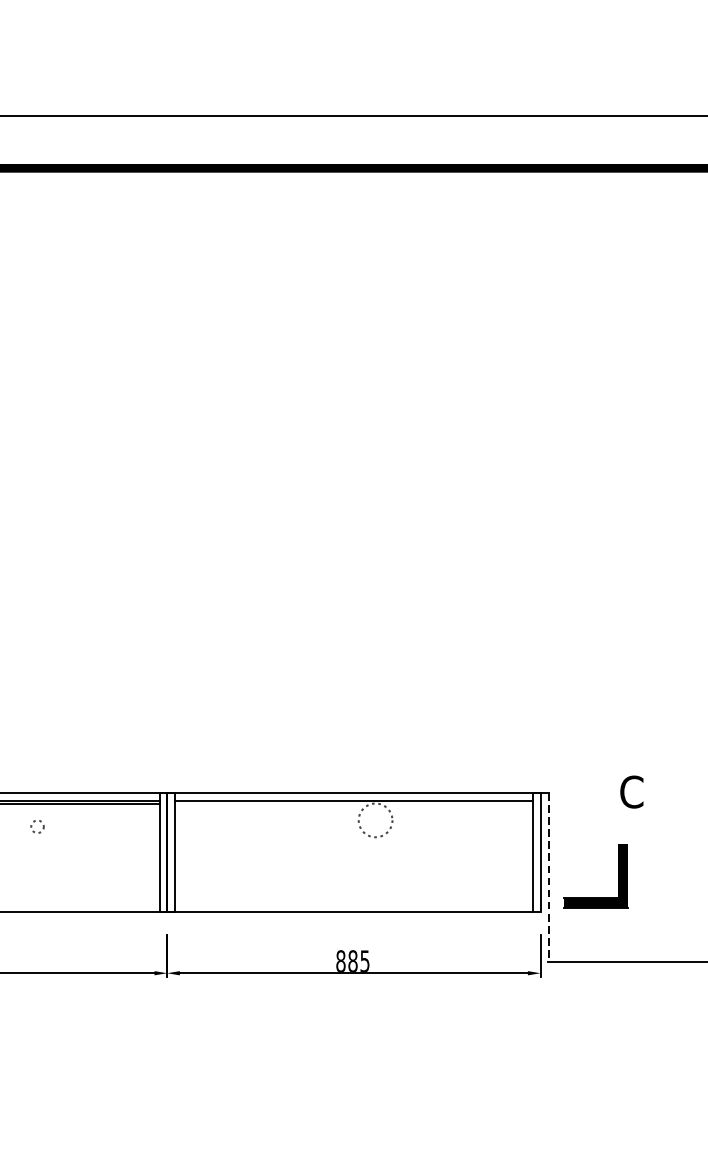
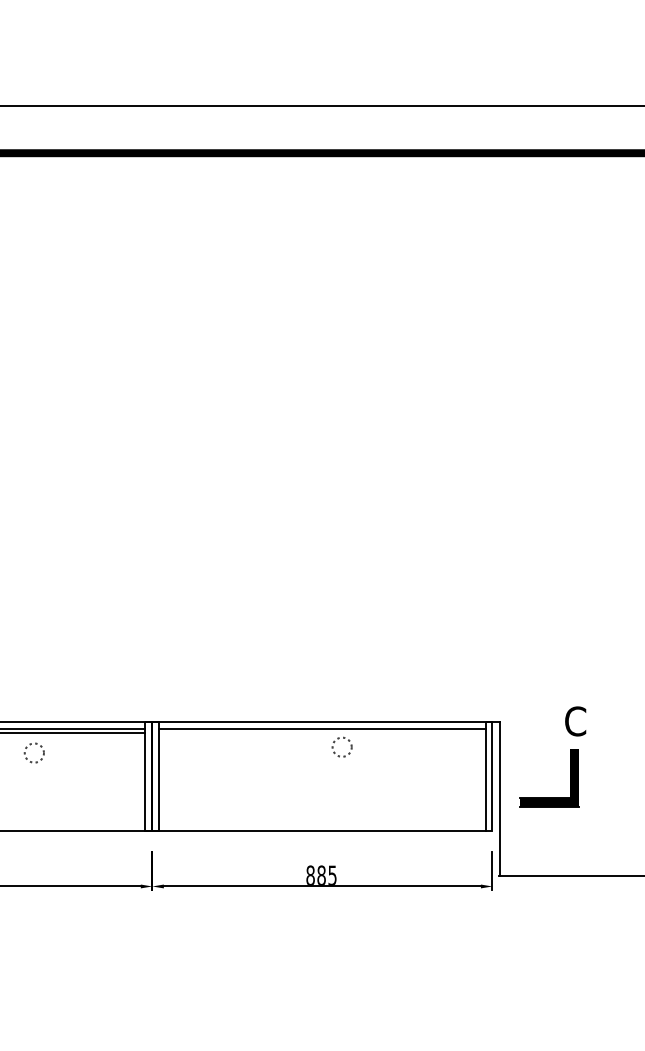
circle: (374, 819) -> (341, 746), size x0.62
circle: (36, 826) -> (33, 752), size x1.67
line: (548, 877) -> (499, 799), dashed -> solid
part: (595, 897) -> (549, 797), moved

